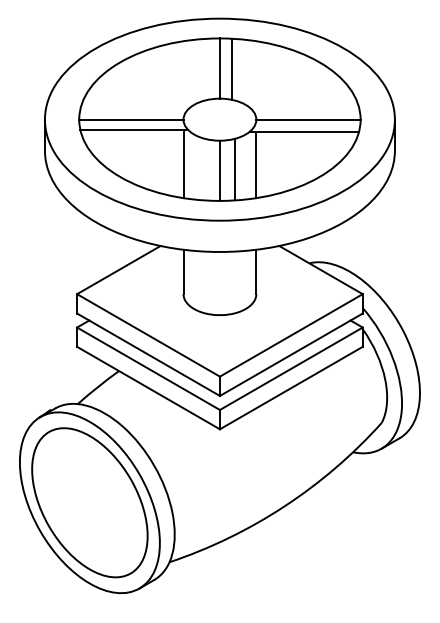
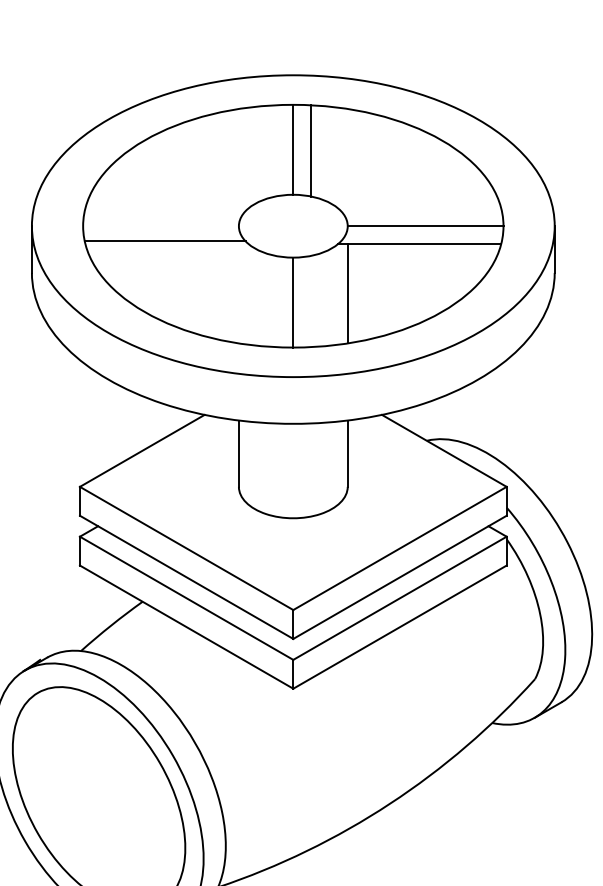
line: (131, 119) -> (161, 225), removed
line: (183, 163) -> (238, 291), removed
line: (235, 168) -> (316, 299), removed

